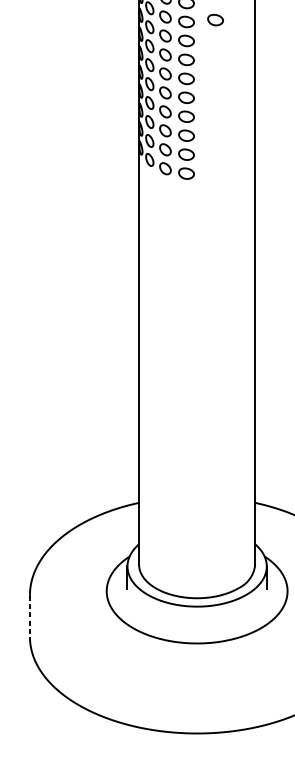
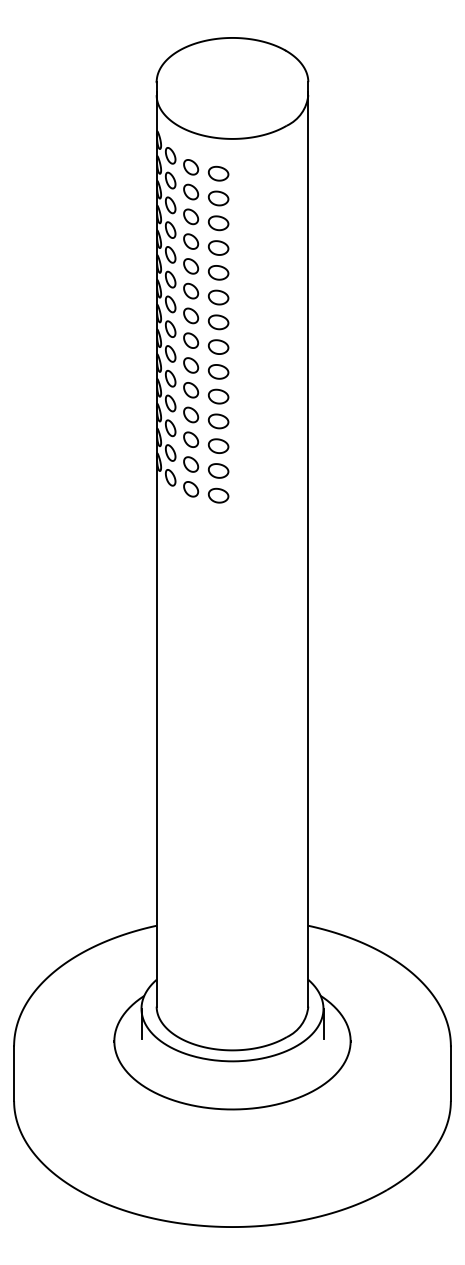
part: (215, 19) -> (256, 294), removed
line: (30, 616) -> (14, 1074), dashed -> solid

